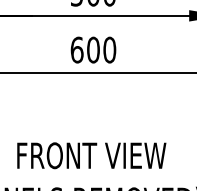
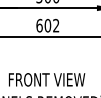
text: (110, 49) -> (56, 25), 600 -> 602

